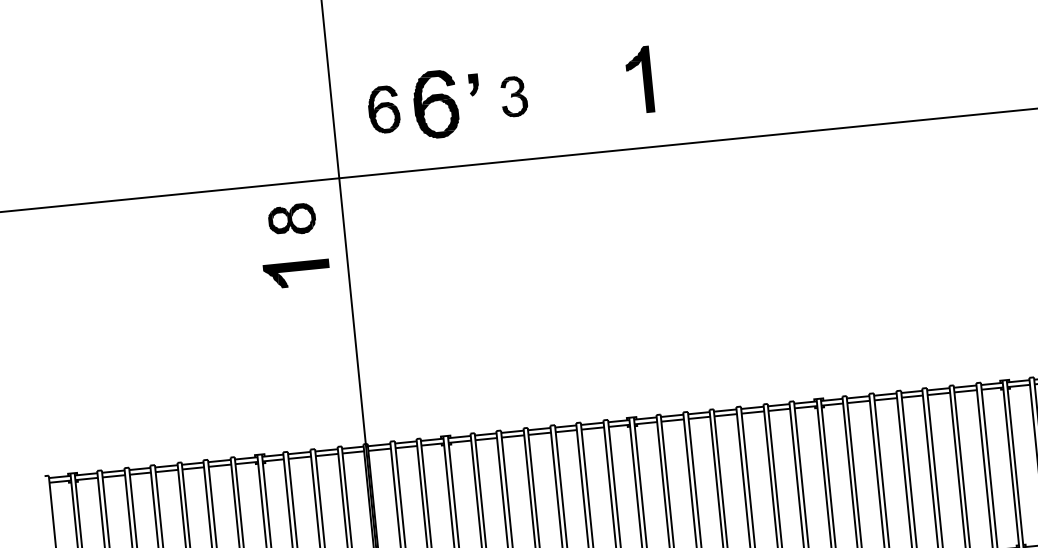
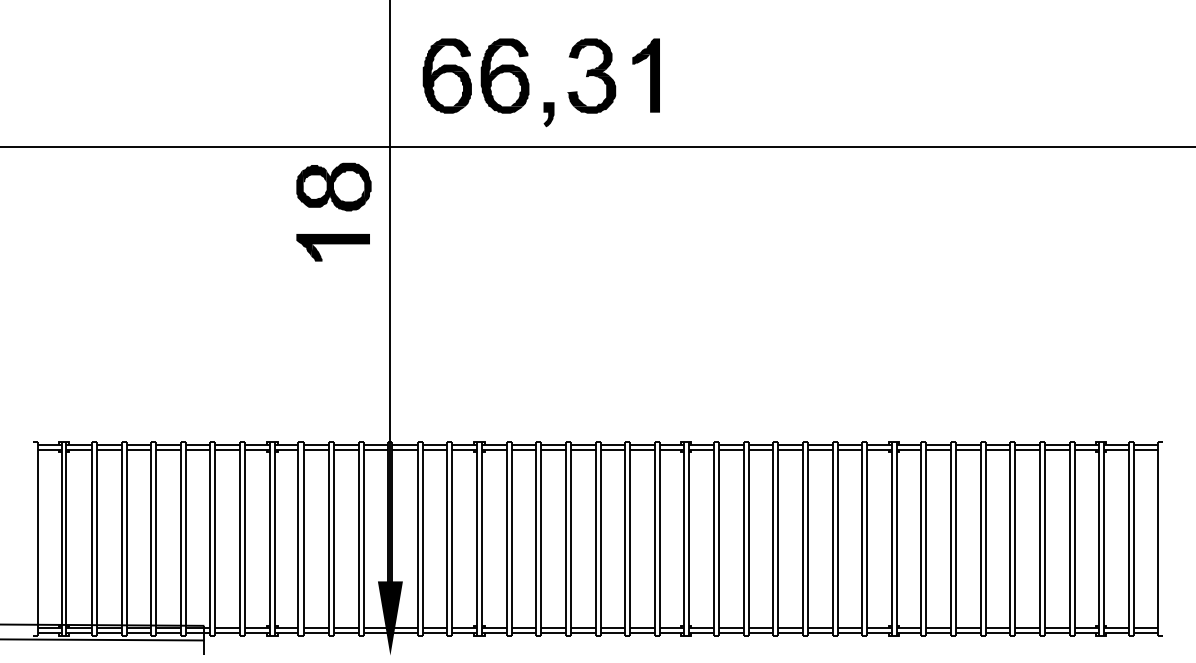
part: (639, 80) -> (645, 75), moved
part: (473, 84) -> (548, 114), moved
part: (513, 96) -> (591, 75), size x1.67
part: (383, 109) -> (446, 75), size x1.43
part: (291, 219) -> (333, 186), size x1.43

